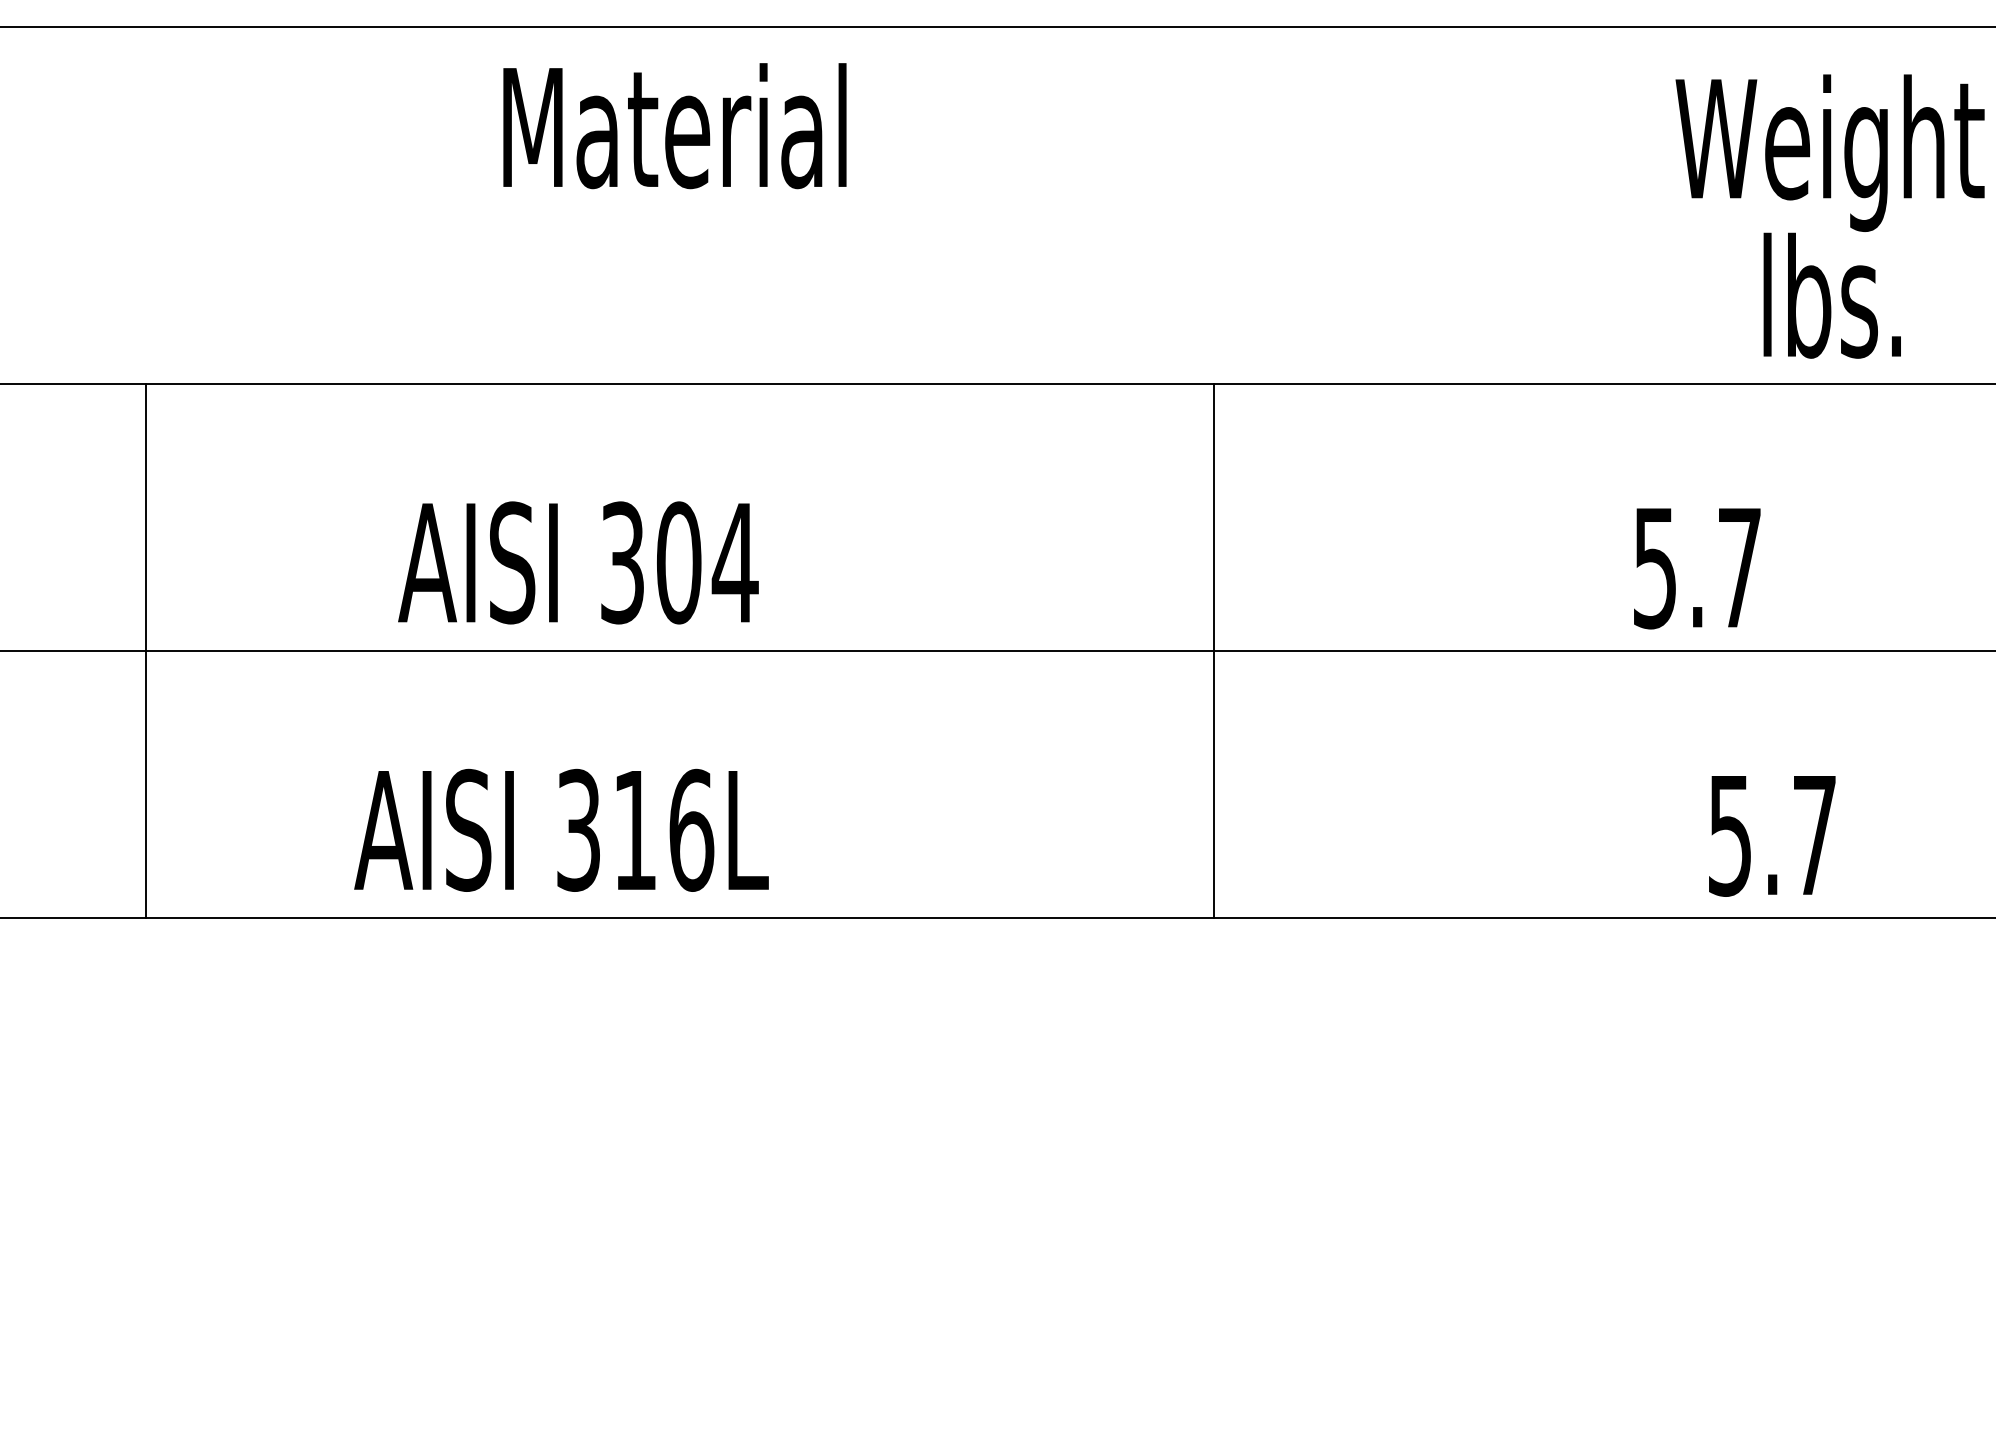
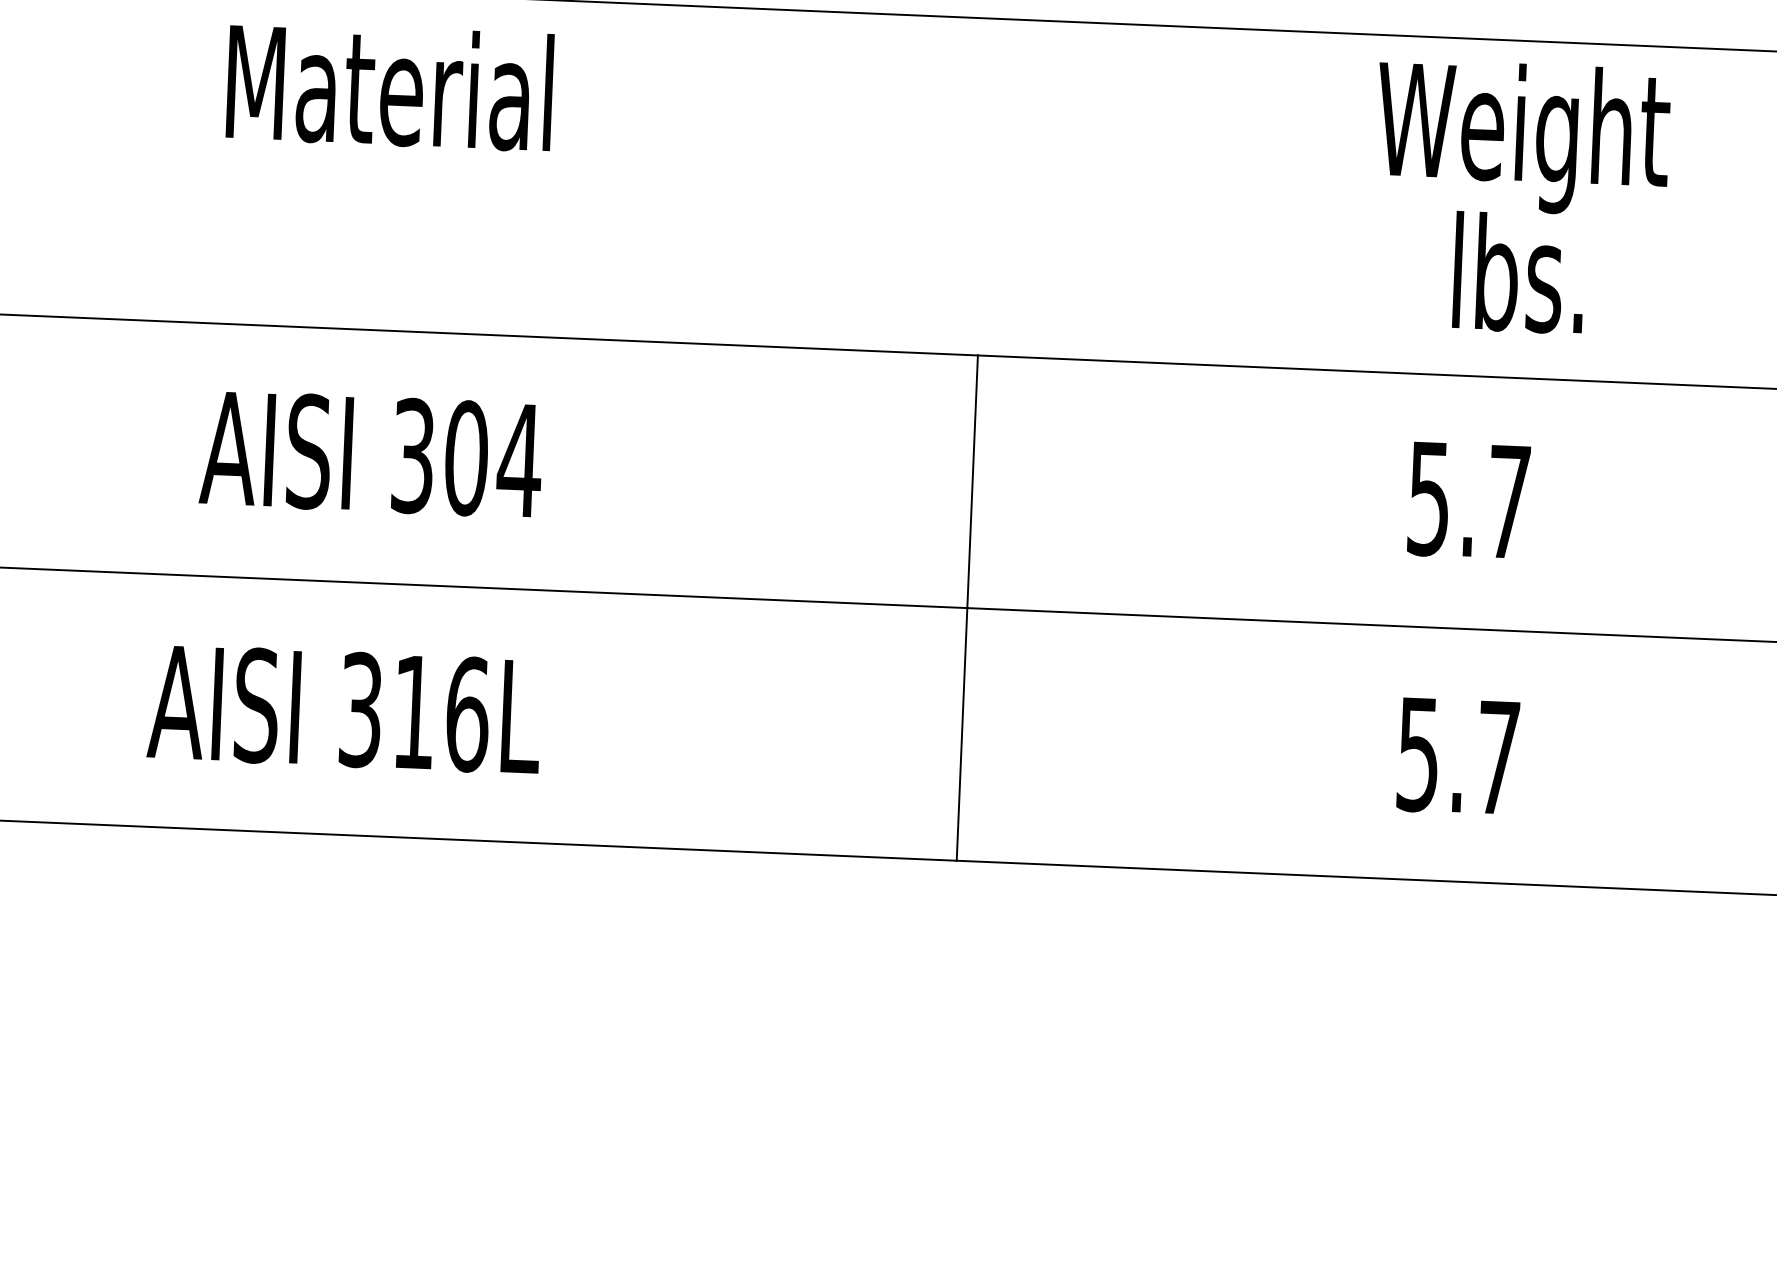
text: (674, 126) -> (389, 87), moved
text: (1829, 216) -> (1519, 198), moved
text: (578, 562) -> (371, 453), moved
text: (1697, 568) -> (1469, 500), moved
text: (561, 829) -> (344, 708), moved
text: (1772, 836) -> (1458, 757), moved

